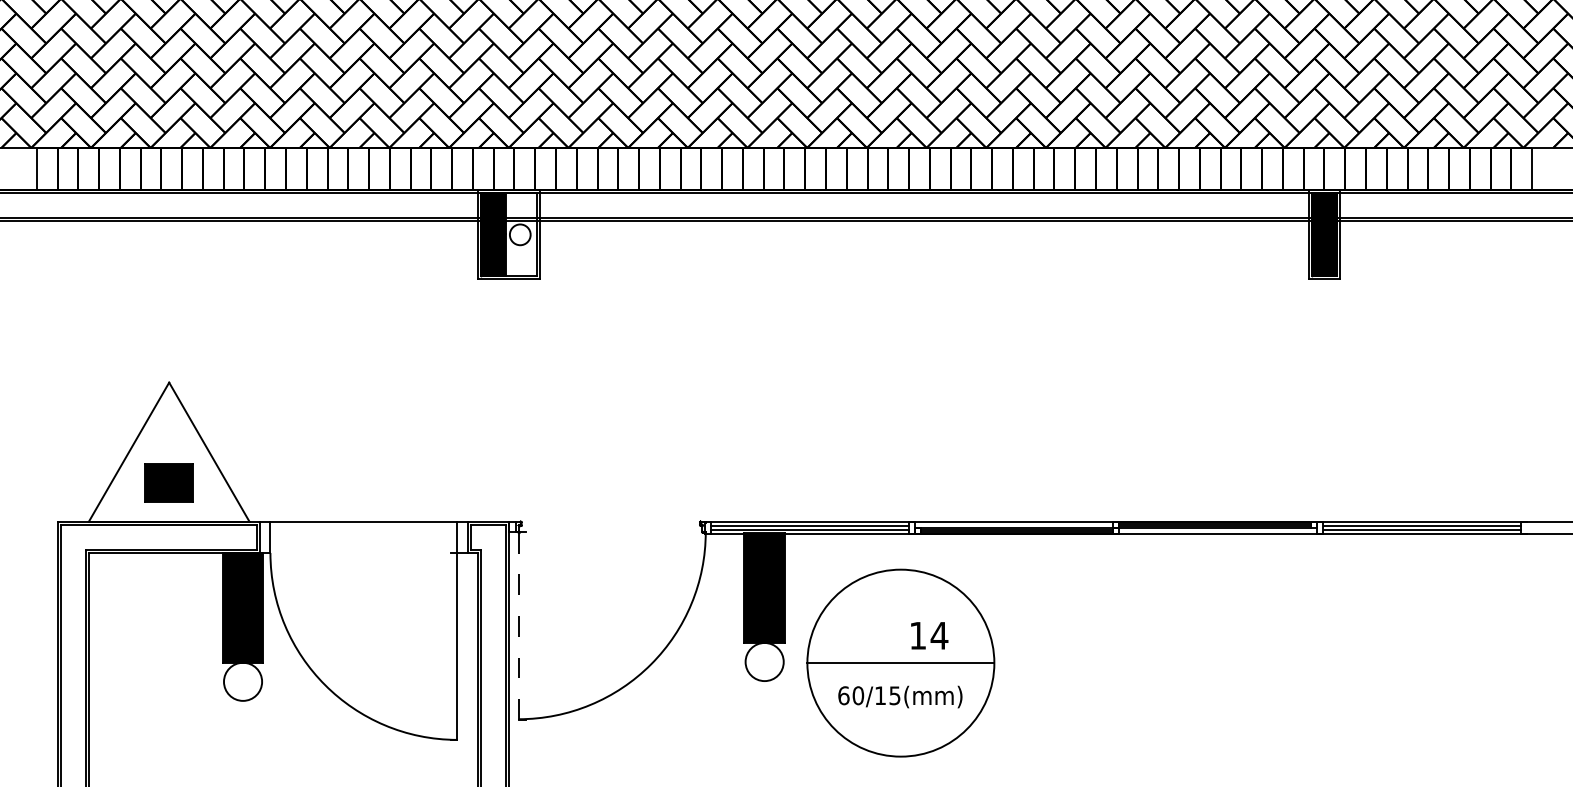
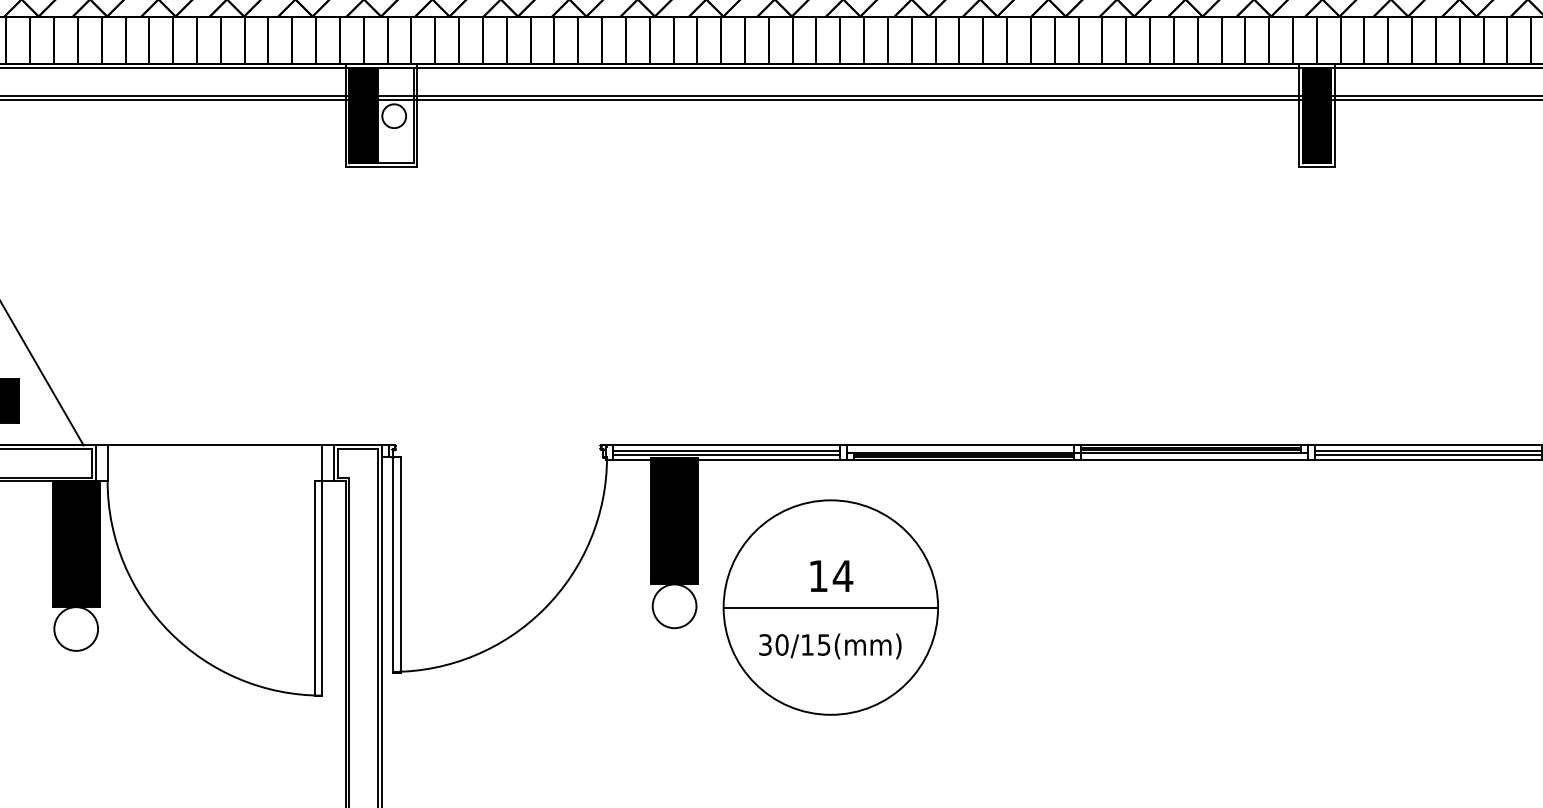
line: (526, 625) -> (401, 564), added
line: (518, 626) -> (392, 565), dashed -> solid
text: (929, 635) -> (831, 575), moved
line: (451, 645) -> (315, 587), added
text: (843, 695) -> (765, 644), 60/15(mm) -> 30/15(mm)

